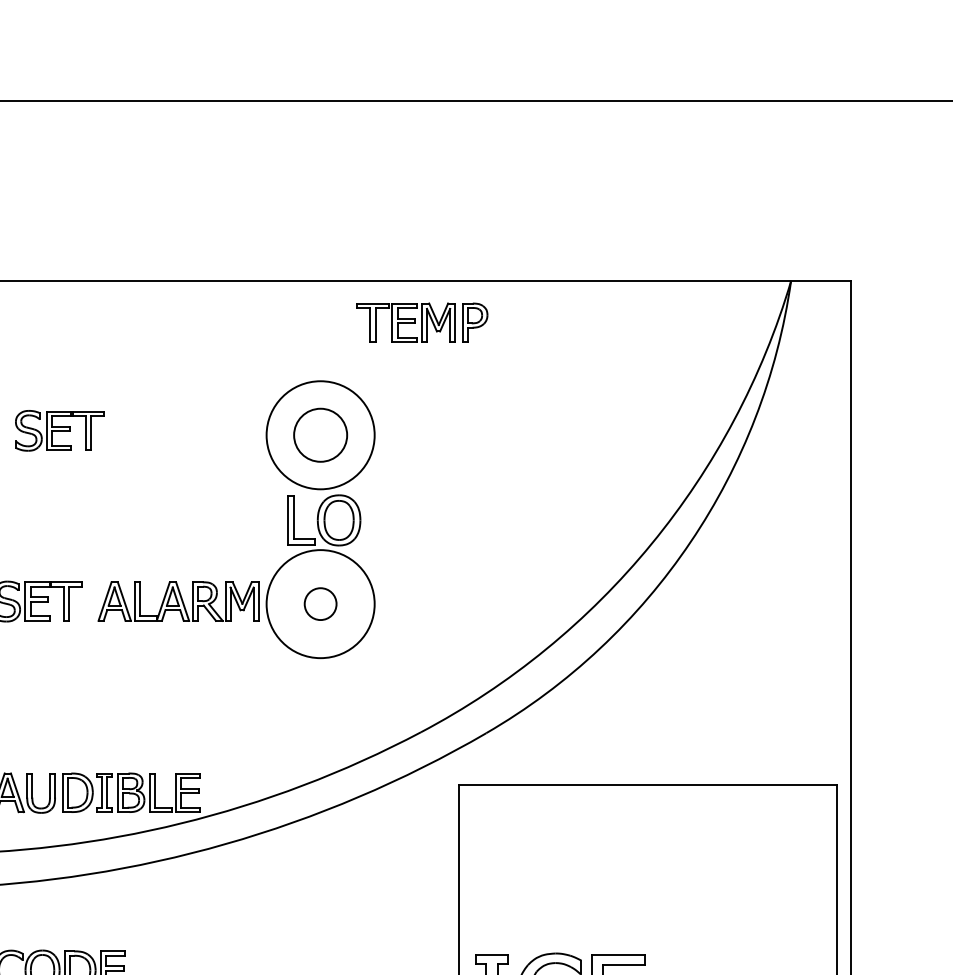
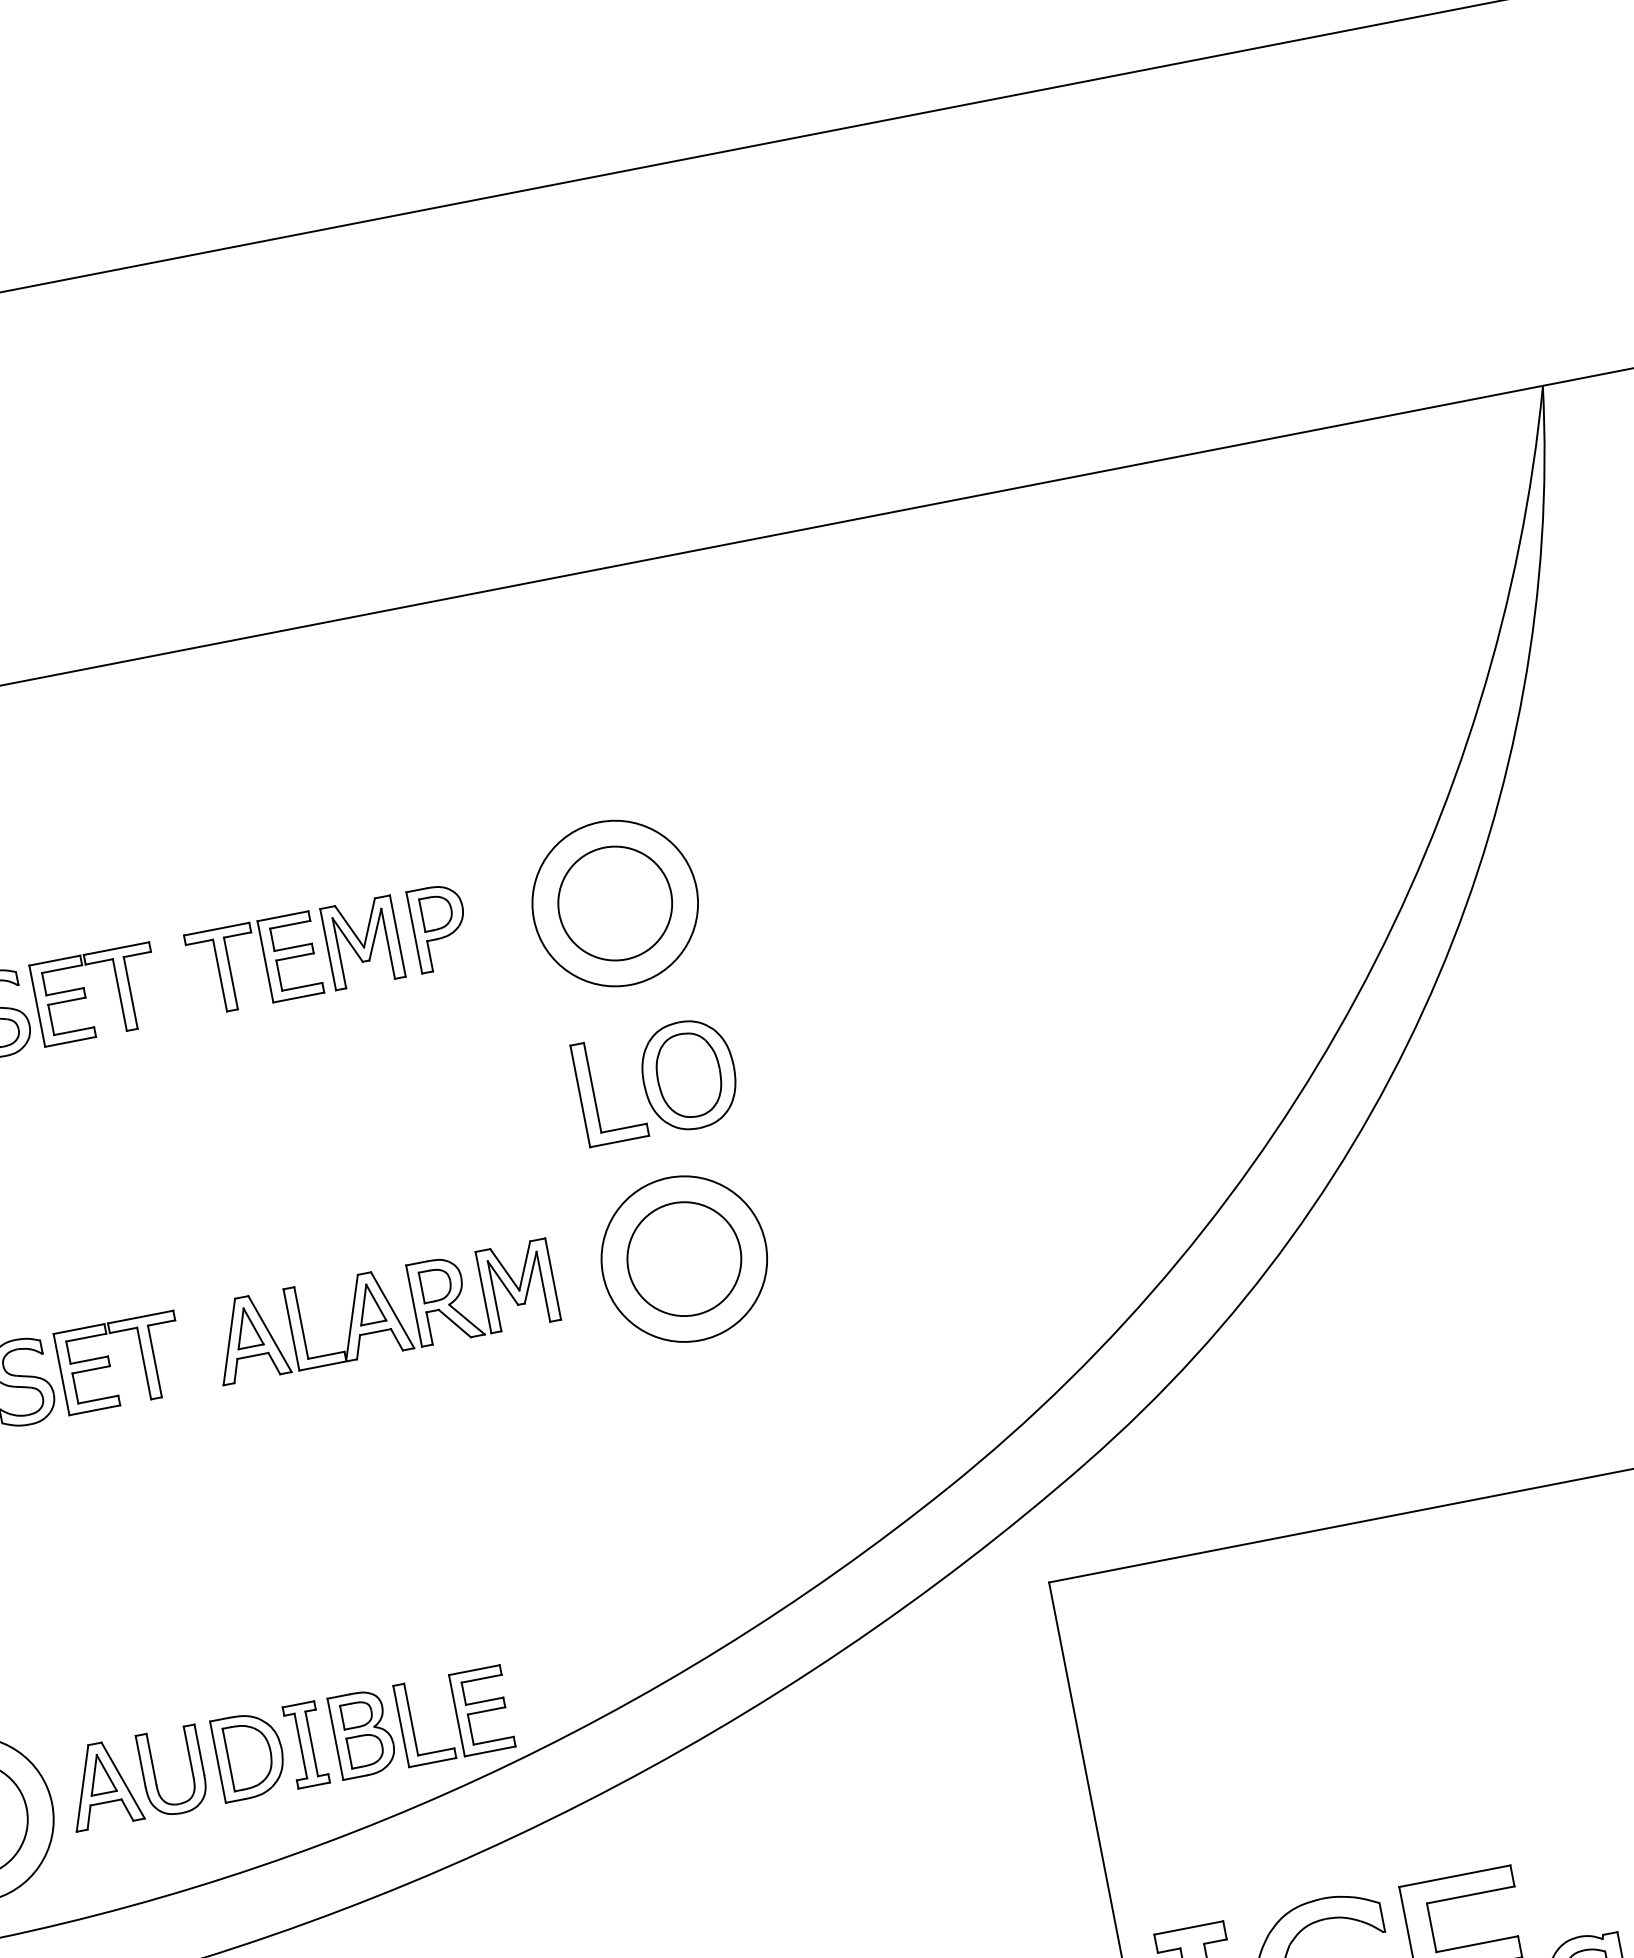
part: (422, 322) -> (328, 948), moved
circle: (320, 434) -> (614, 901), size x0.71
circle: (320, 603) -> (683, 1257), size x0.71
circle: (320, 603) -> (683, 1257), size x1.67

